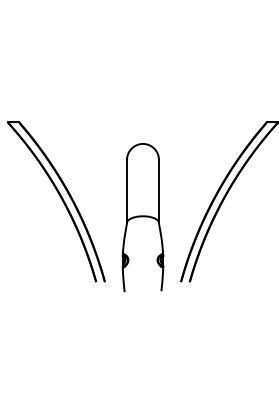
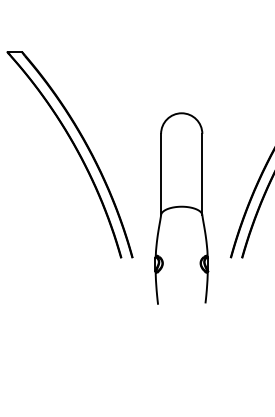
part: (142, 217) -> (181, 208), moved

